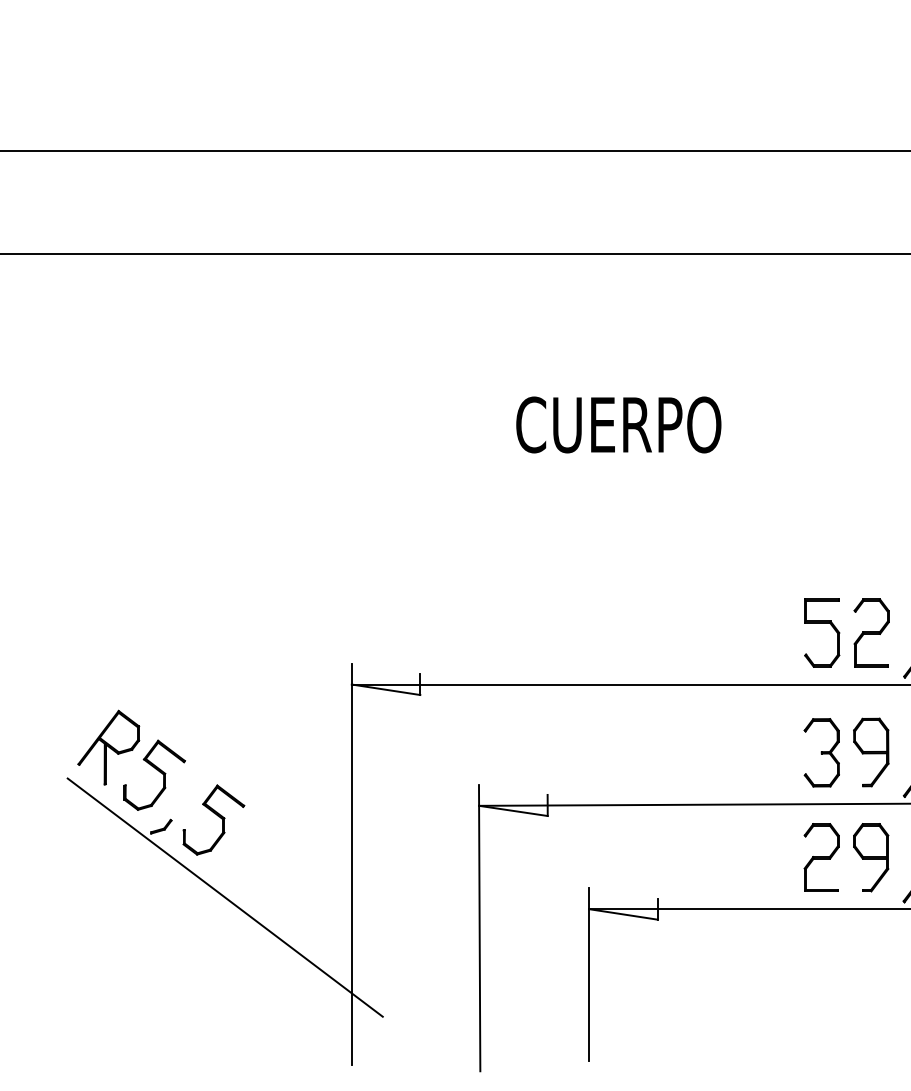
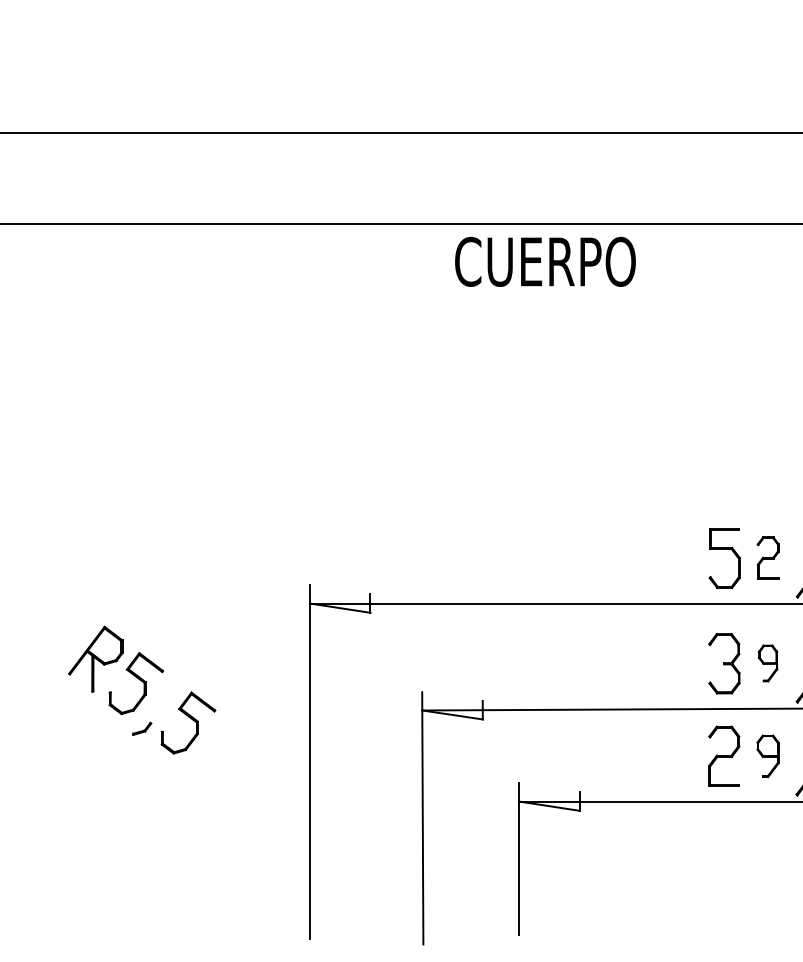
text: (618, 424) -> (545, 261), moved
part: (871, 632) -> (768, 557), size x0.7
part: (871, 752) -> (768, 663), size x0.6
part: (871, 857) -> (768, 756), size x0.7
line: (224, 897) -> (197, 791), removed

